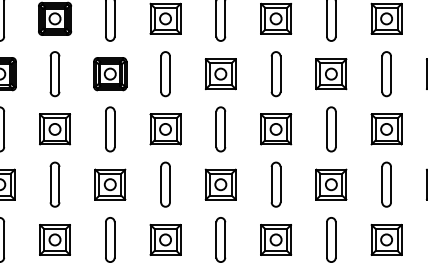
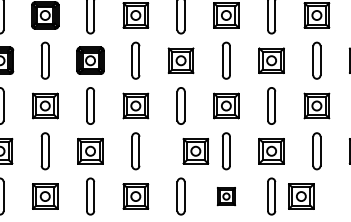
part: (220, 184) -> (195, 151), moved
part: (276, 239) -> (226, 196), size x0.7
part: (386, 239) -> (301, 196), moved

